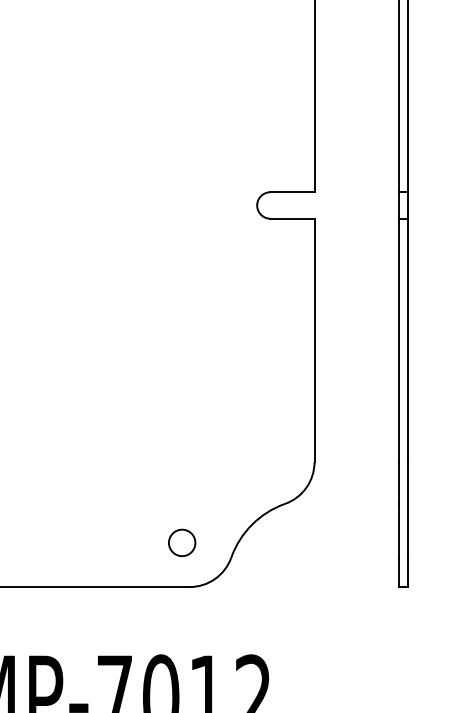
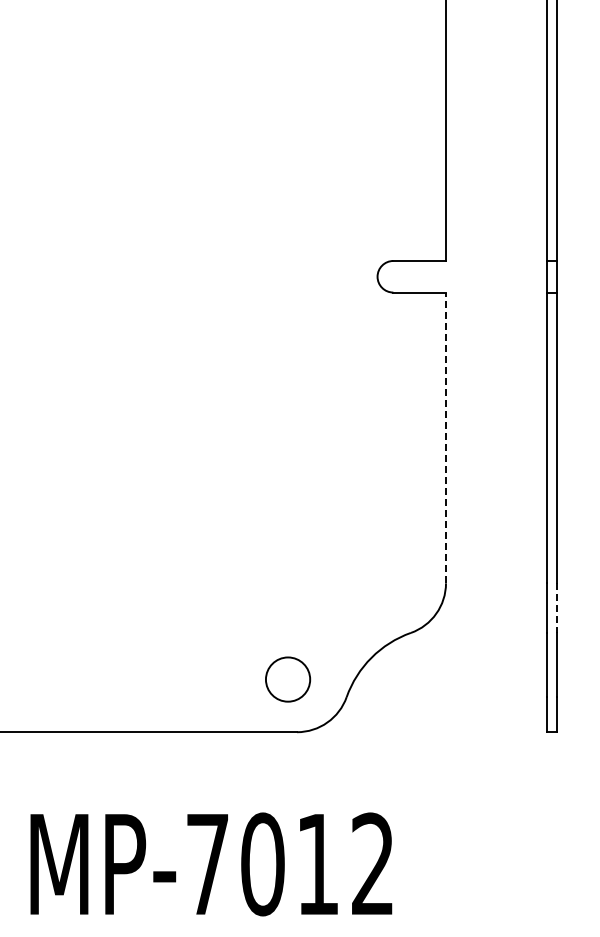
line: (314, 340) -> (446, 437), solid -> dashed
line: (407, 483) -> (557, 608), solid -> dashed
circle: (181, 542) -> (287, 679), size x1.4

